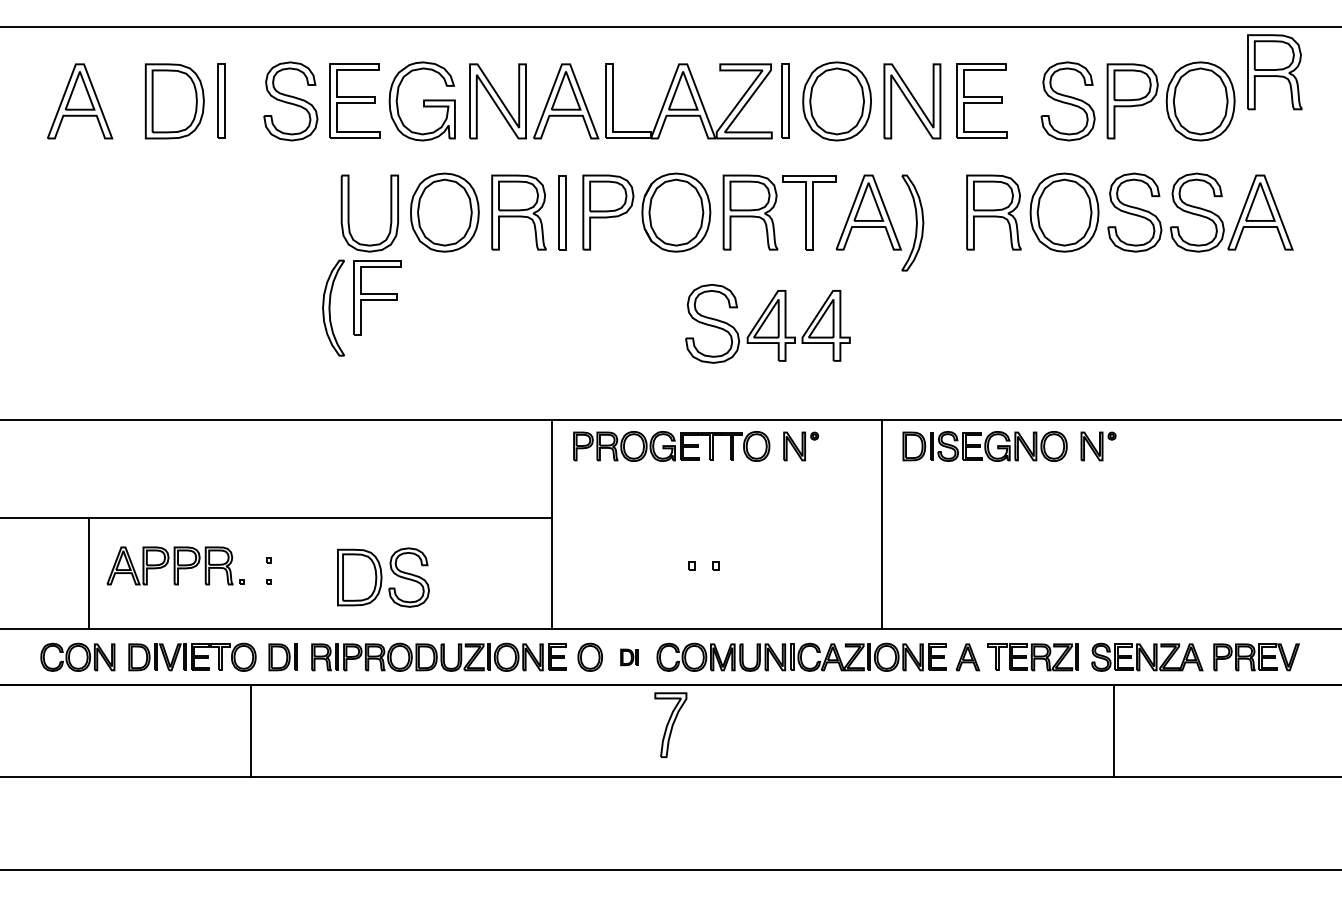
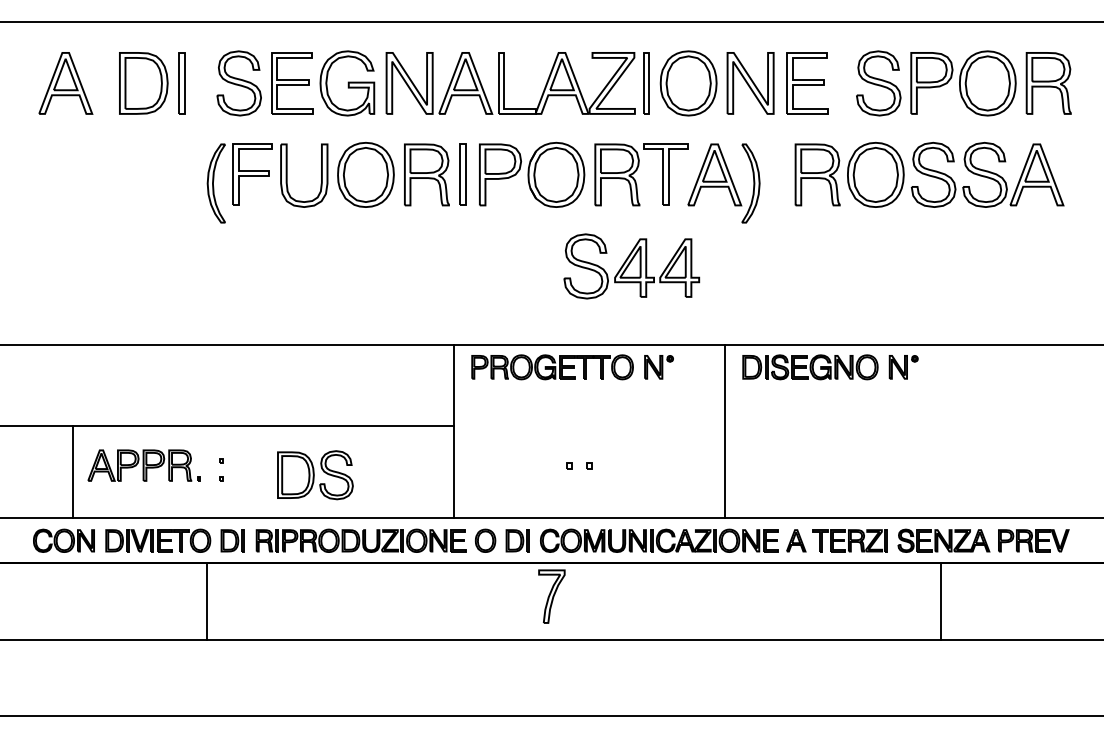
part: (1274, 72) -> (1048, 83), moved
part: (361, 308) -> (239, 183), moved
part: (629, 656) -> (517, 540), size x1.67
line: (1114, 731) -> (940, 601), moved

